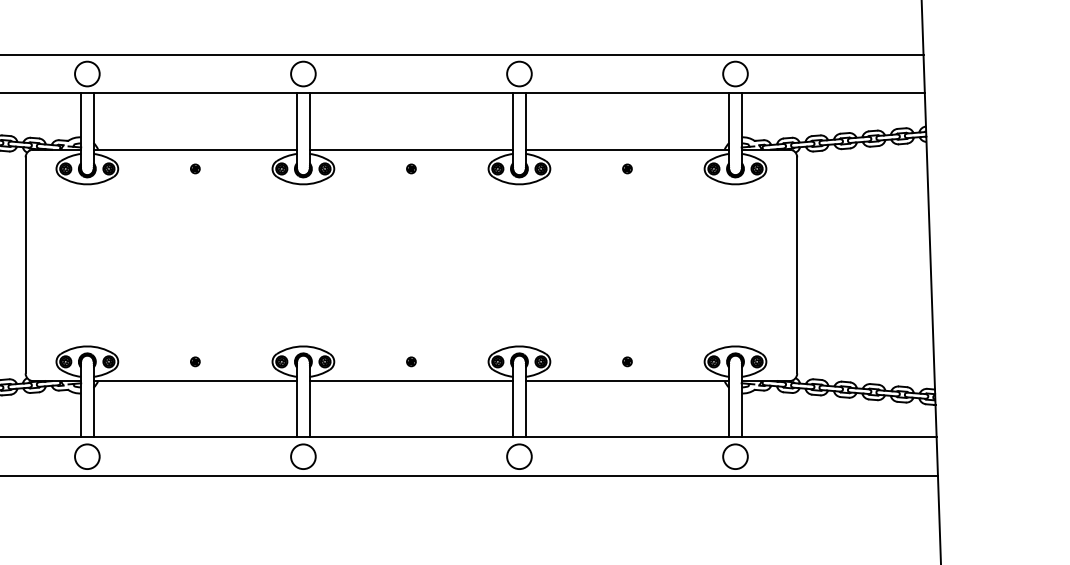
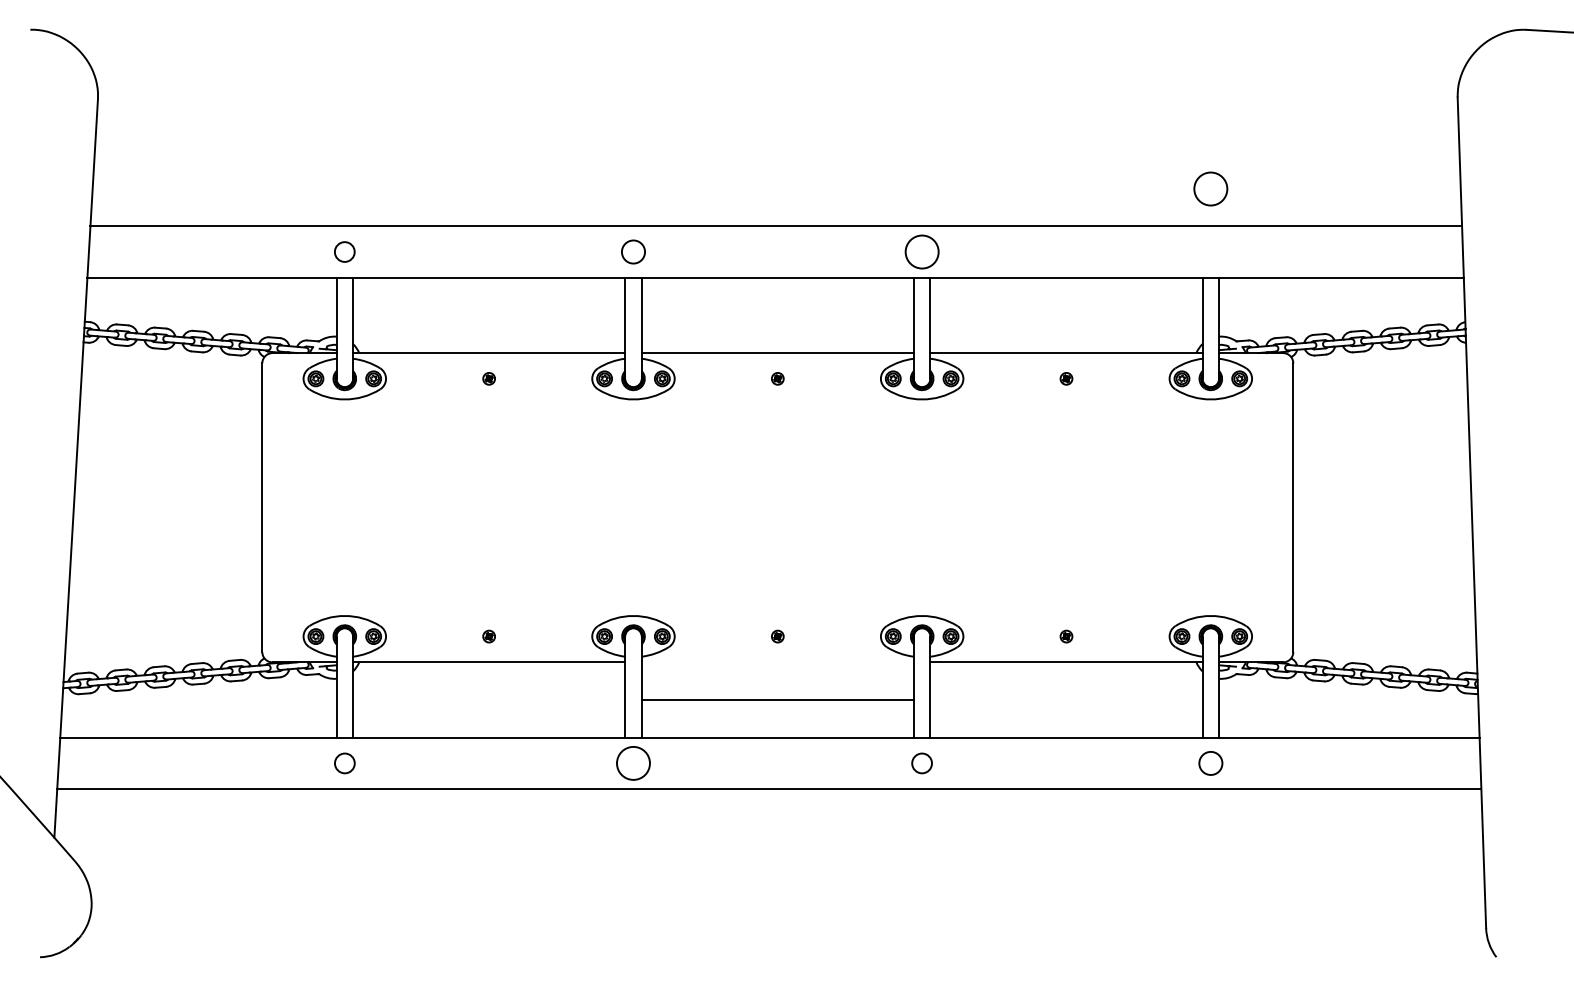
circle: (87, 73) -> (344, 251), size x0.6
circle: (303, 73) -> (633, 251), size x0.7
circle: (735, 73) -> (1210, 188), moved
line: (411, 381) -> (777, 700), moved
circle: (87, 456) -> (344, 763), size x0.6
circle: (518, 456) -> (921, 763), size x0.6
circle: (735, 456) -> (1210, 763), size x0.7

